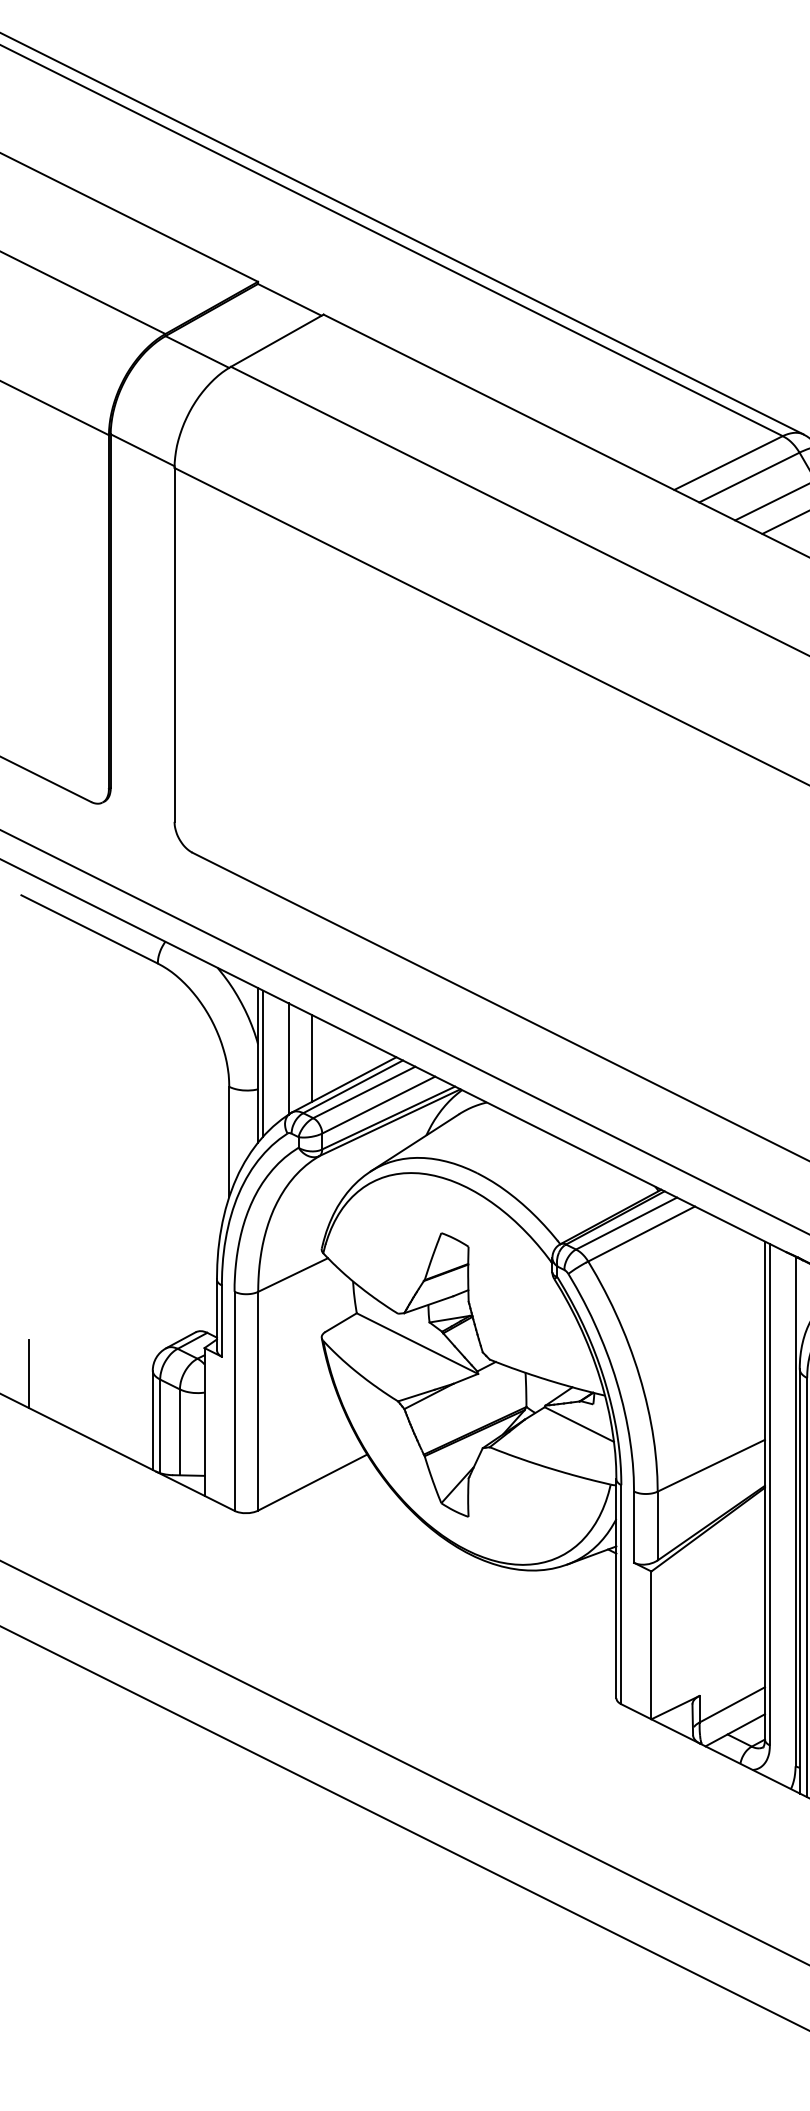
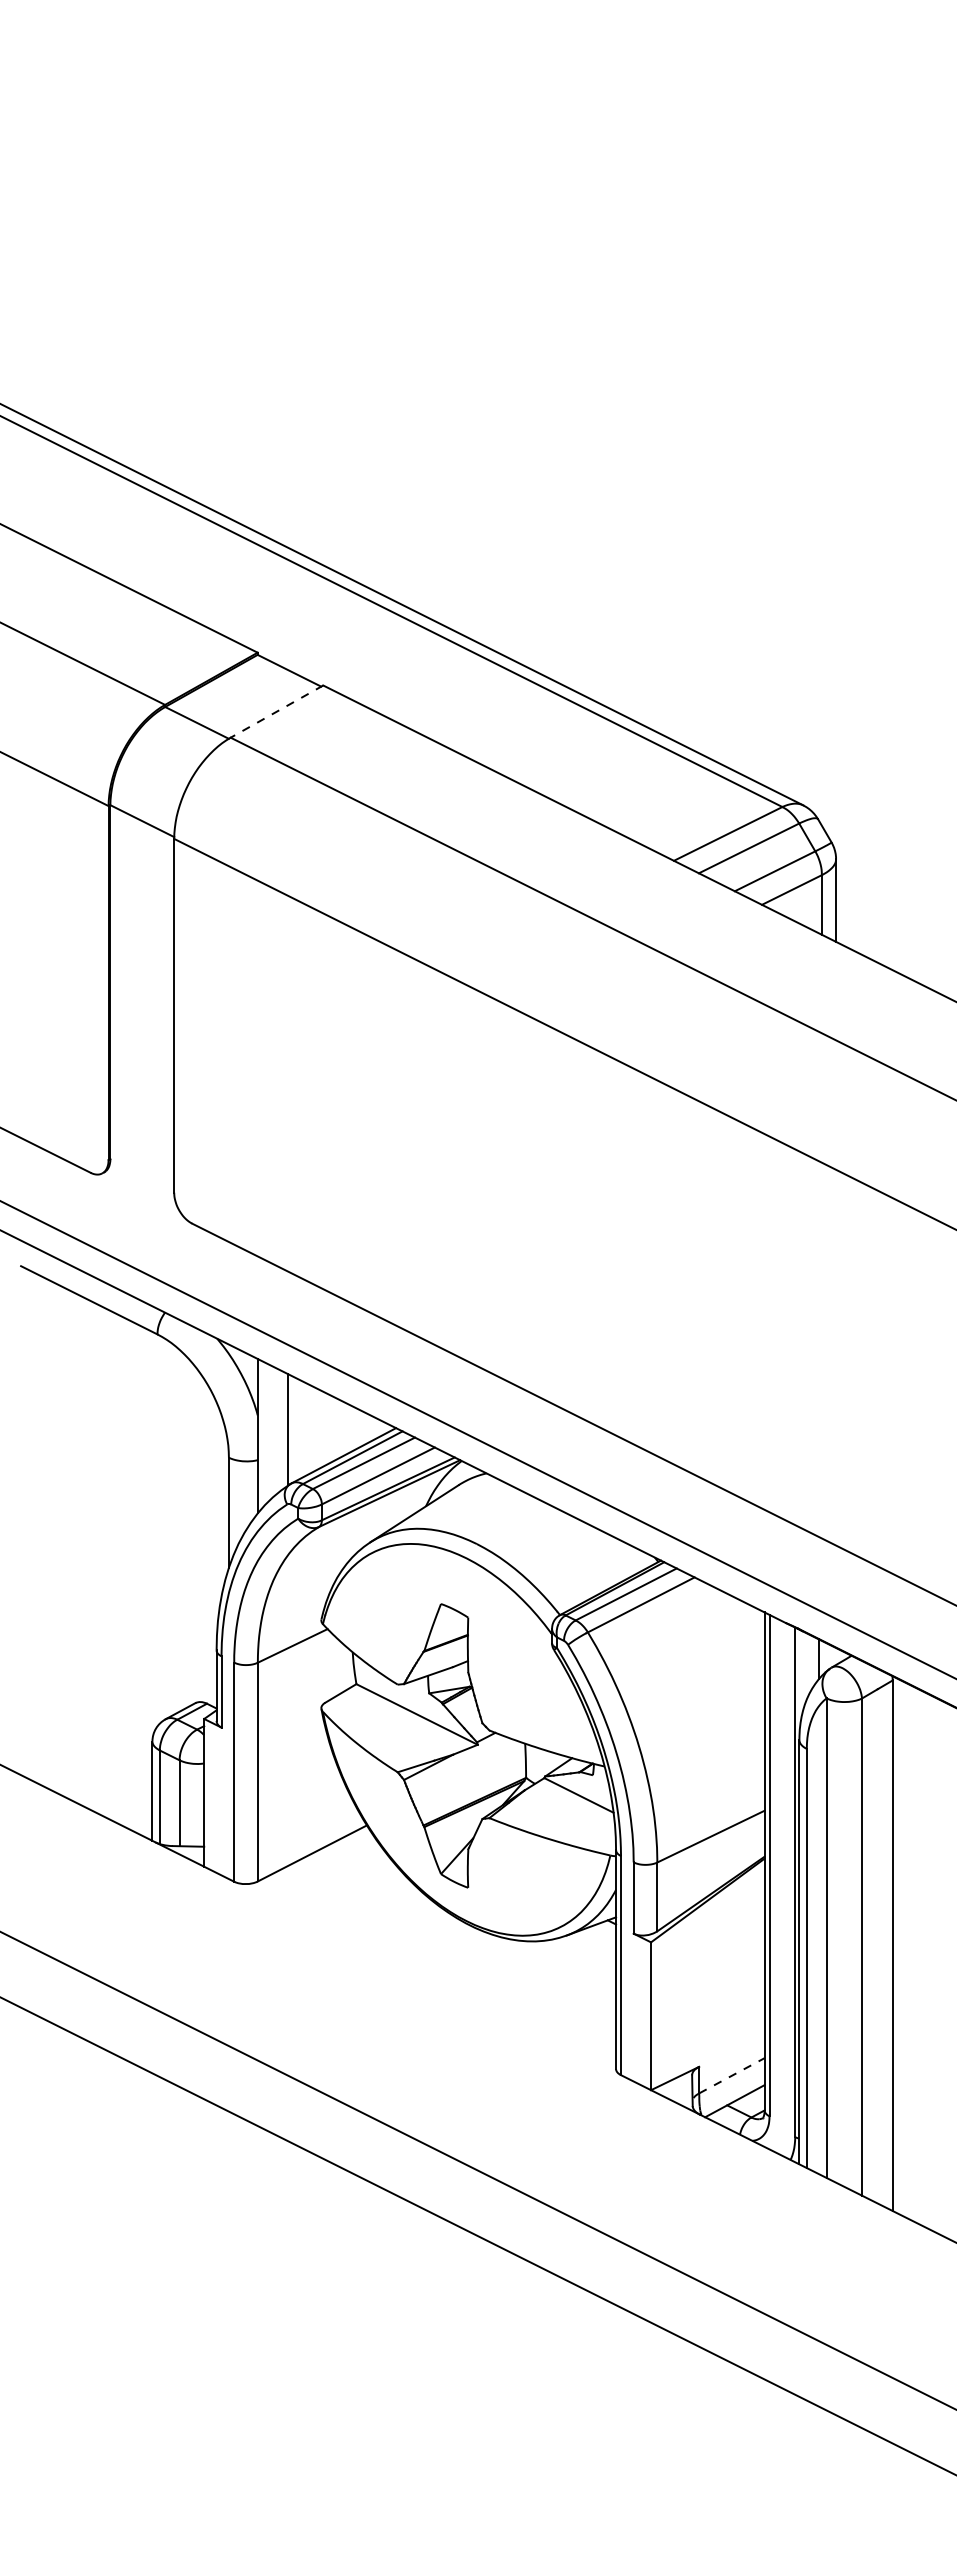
line: (276, 340) -> (276, 711), solid -> dashed
line: (312, 1058) -> (312, 1429), removed
line: (262, 1063) -> (262, 1434), removed
line: (28, 1373) -> (28, 1744), removed
line: (732, 1704) -> (732, 2075), solid -> dashed

